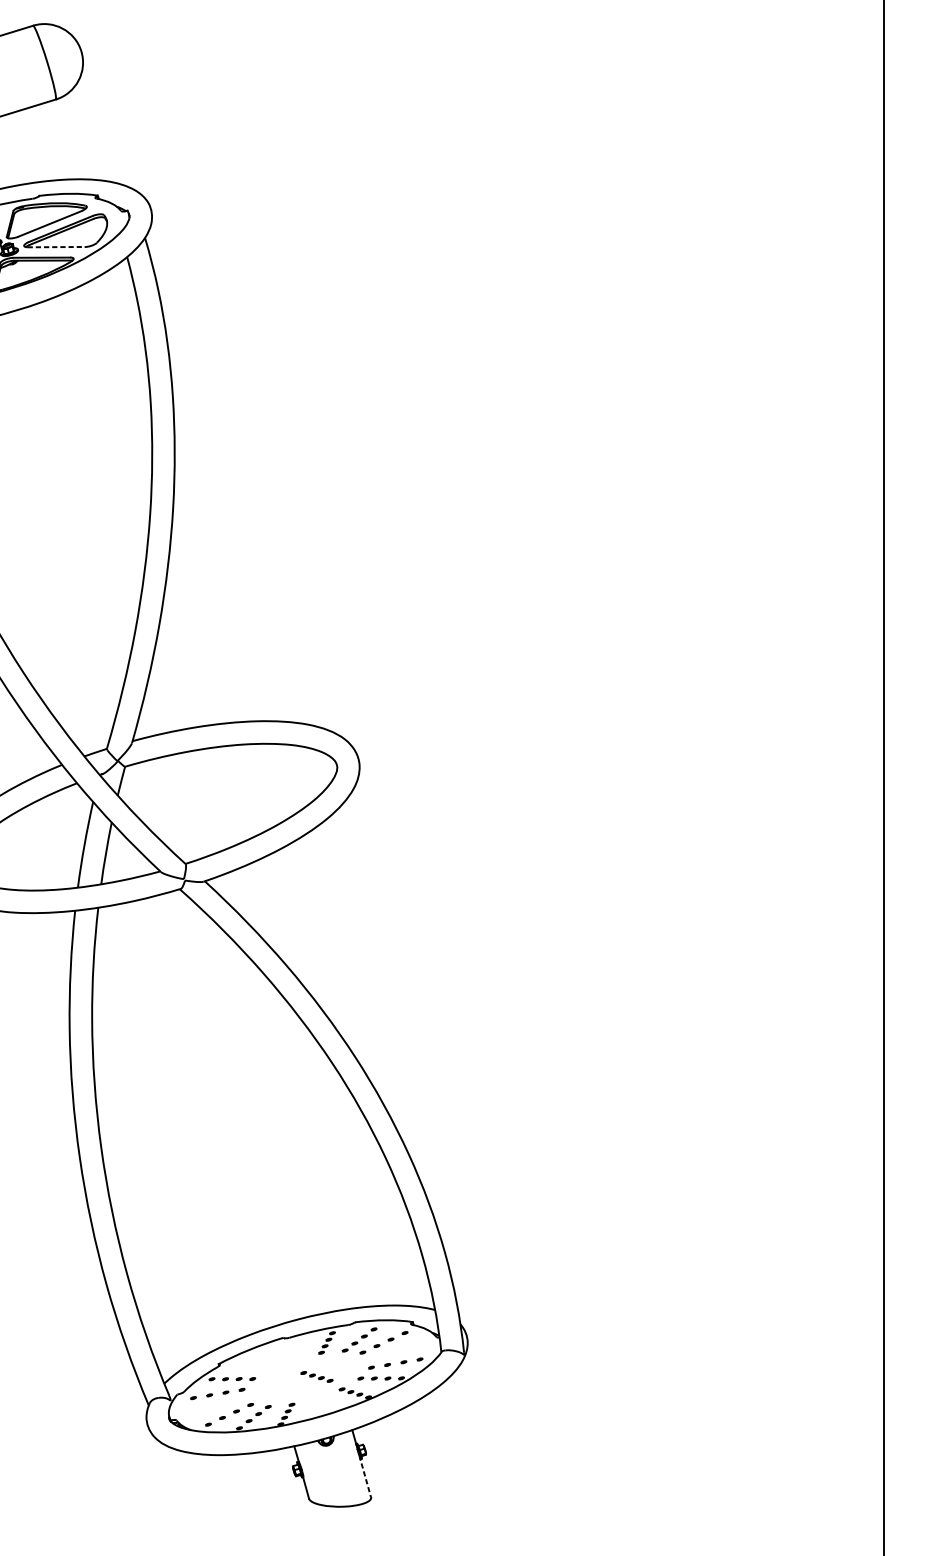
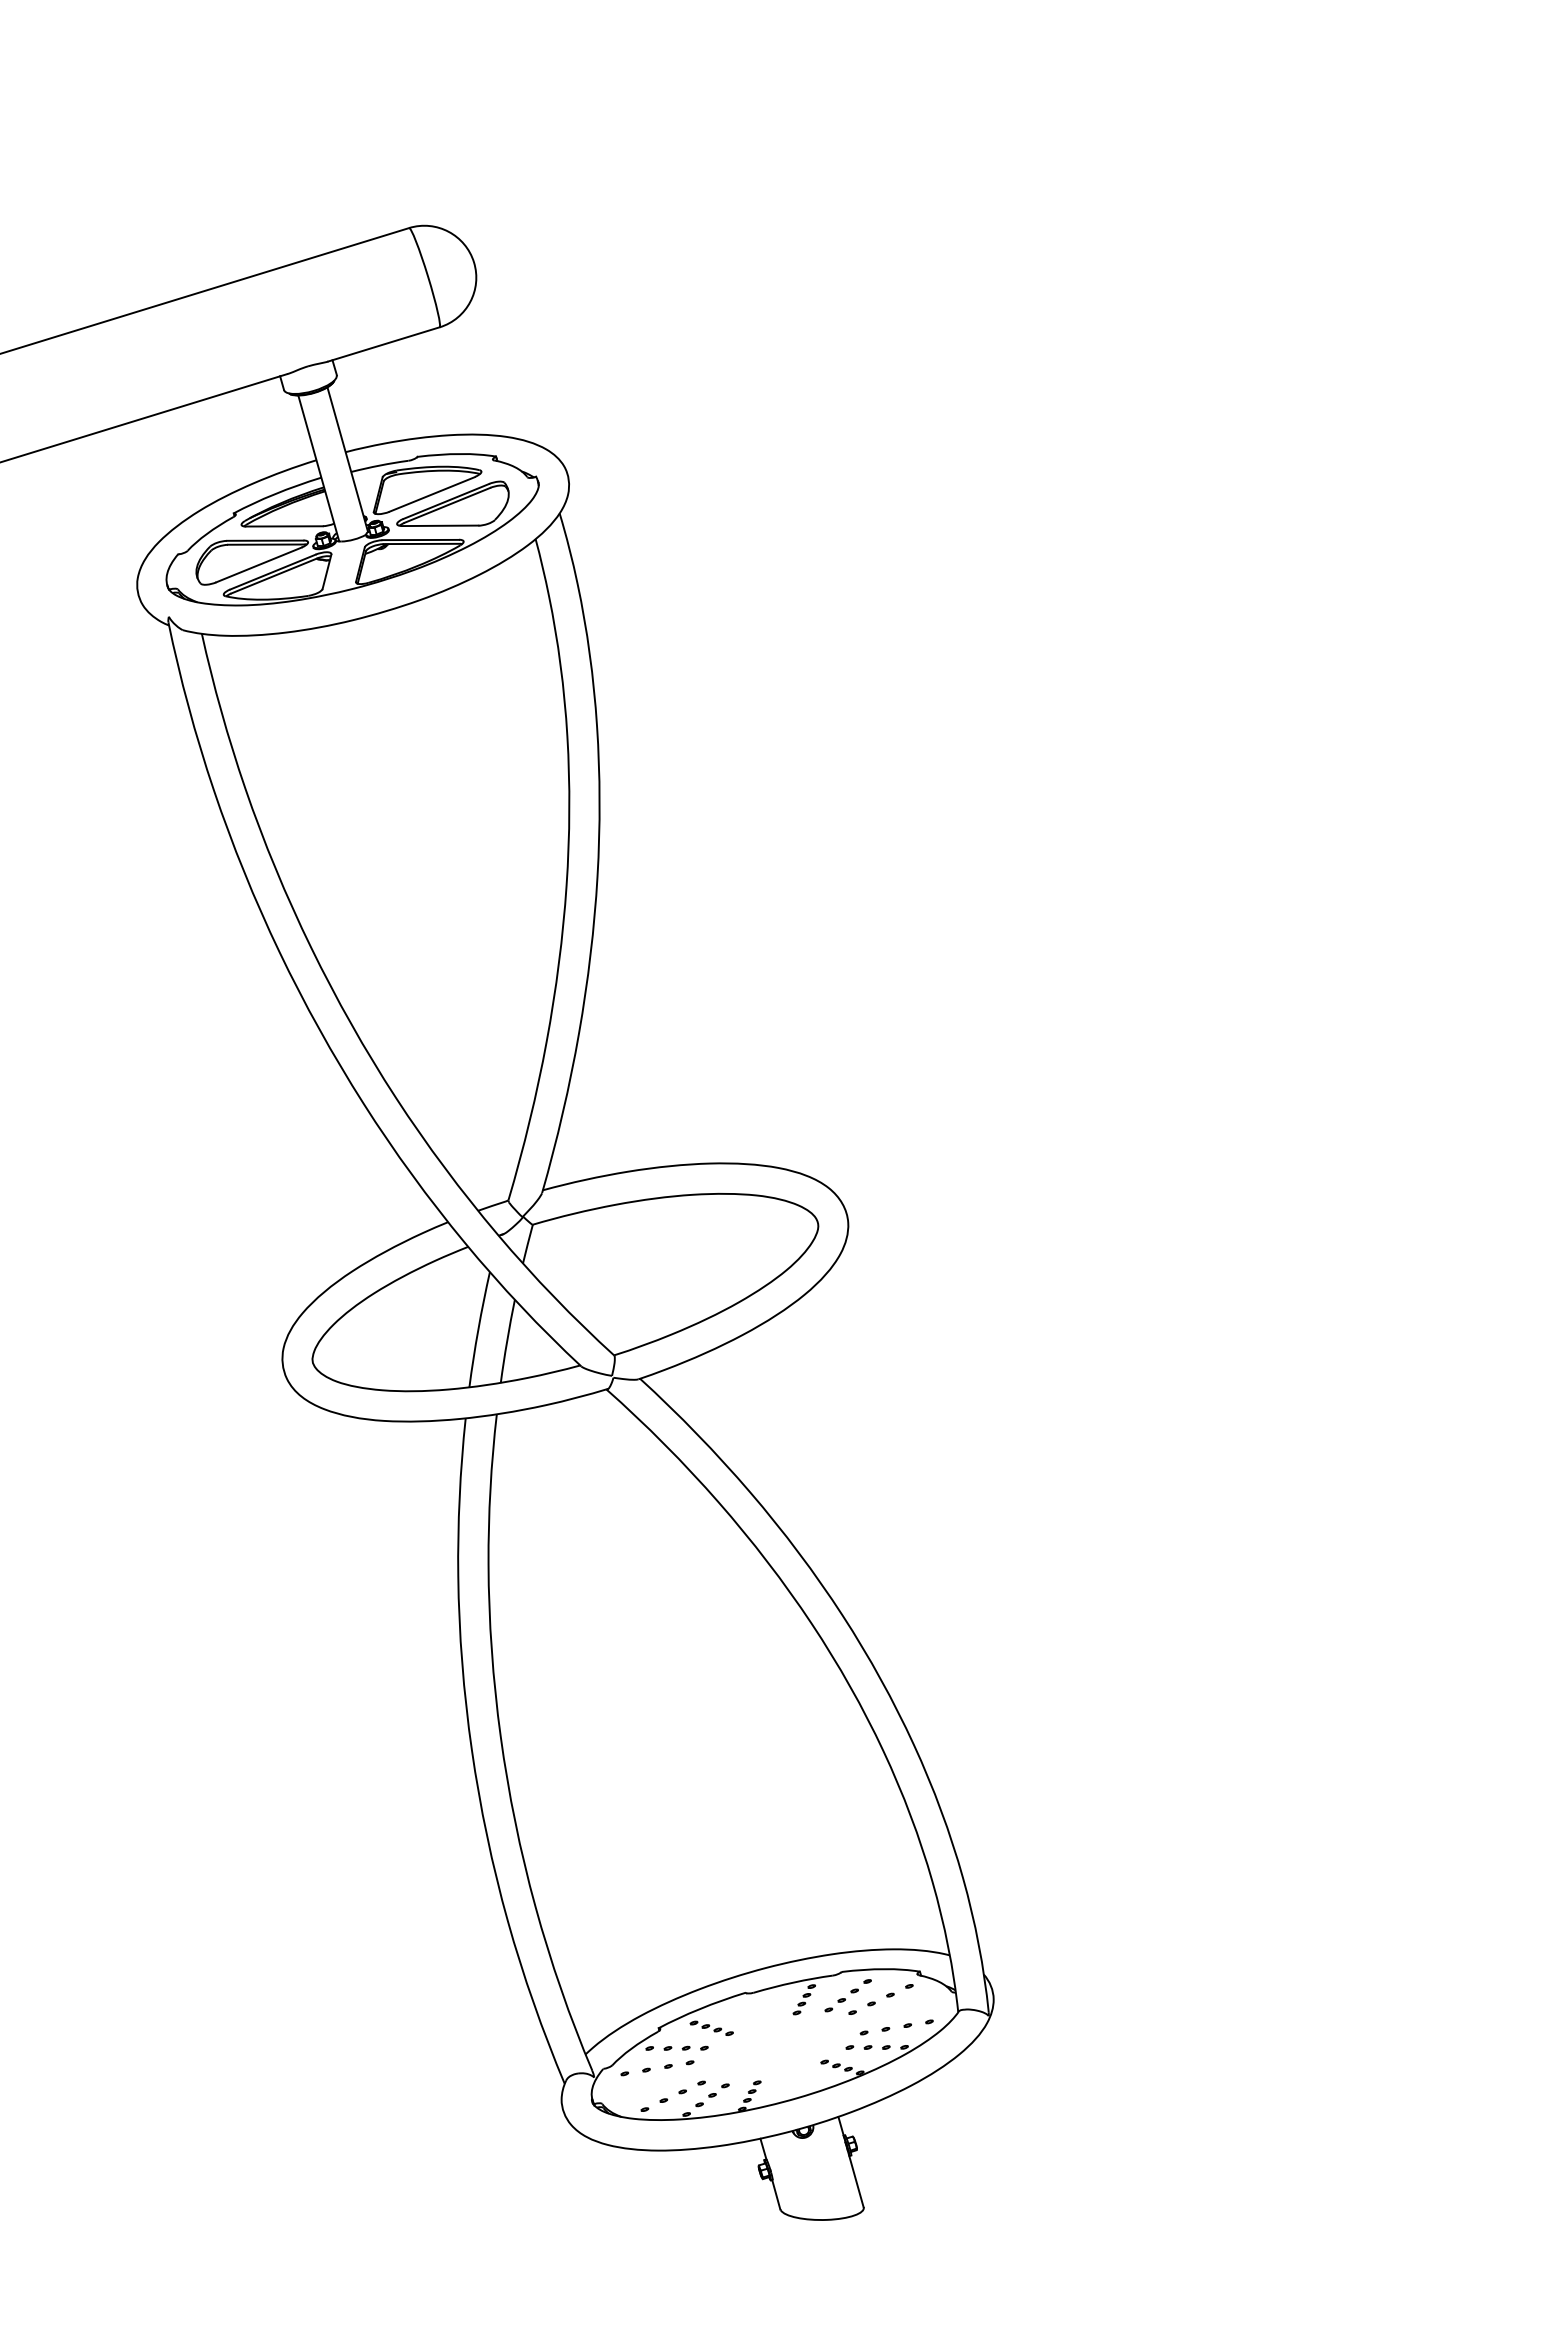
line: (56, 246) -> (440, 525), dashed -> solid
part: (316, 1376) -> (711, 2027), moved
line: (364, 1476) -> (855, 2179), dashed -> solid

